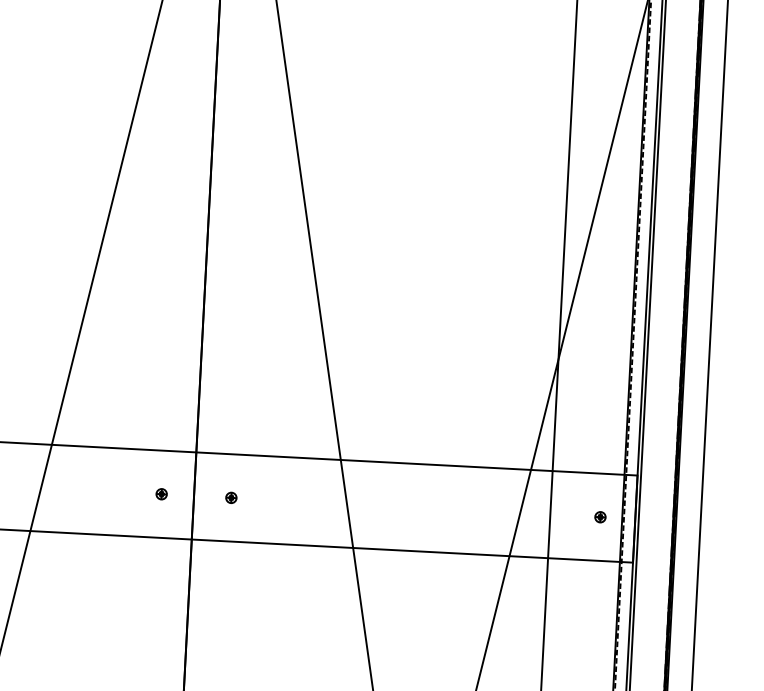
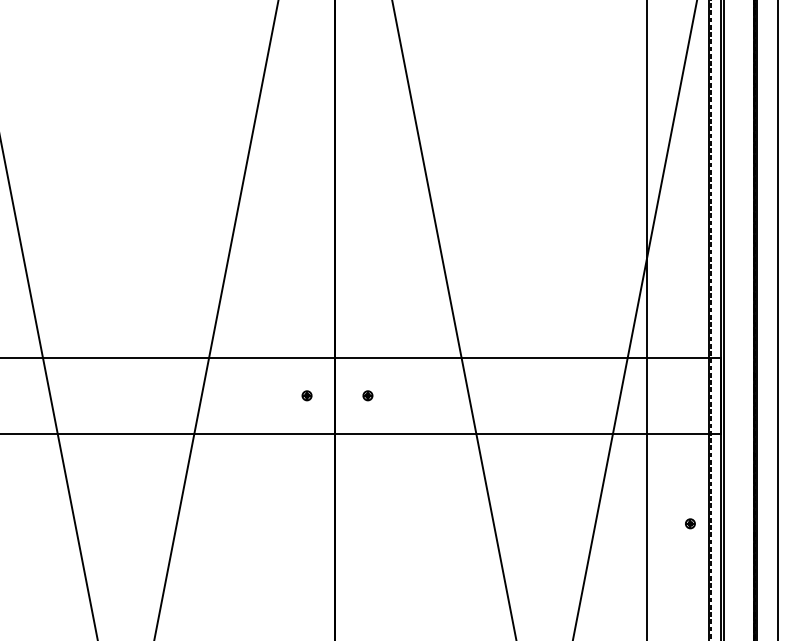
part: (600, 516) -> (690, 523), moved

